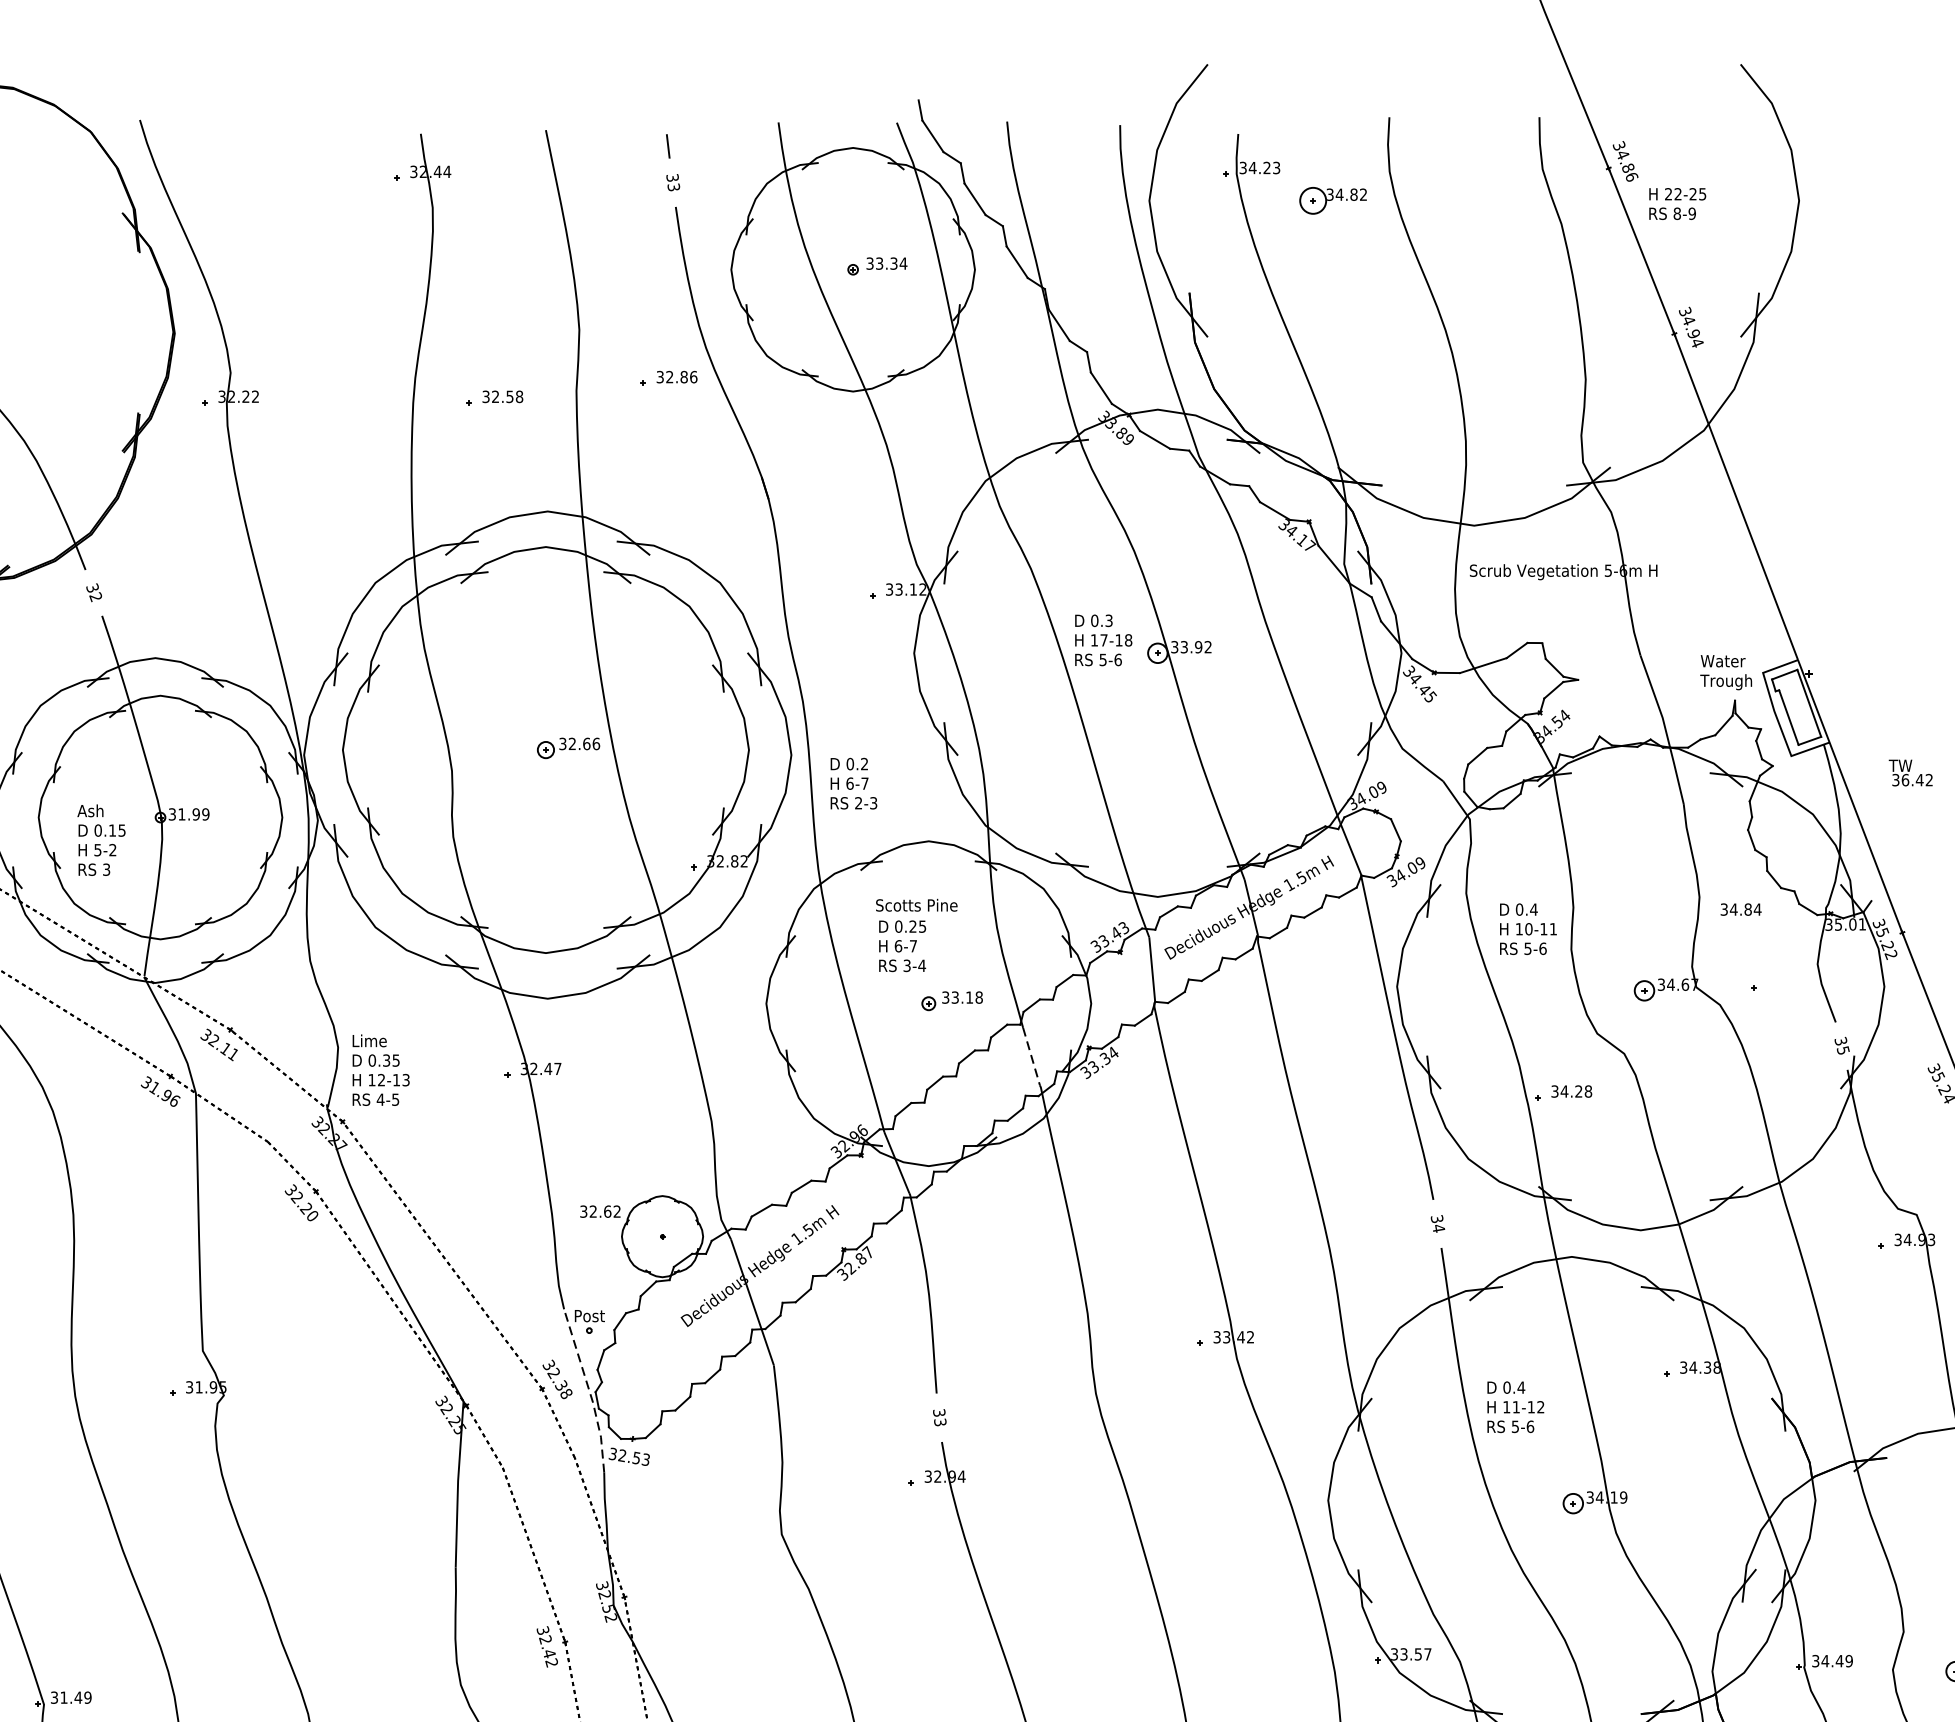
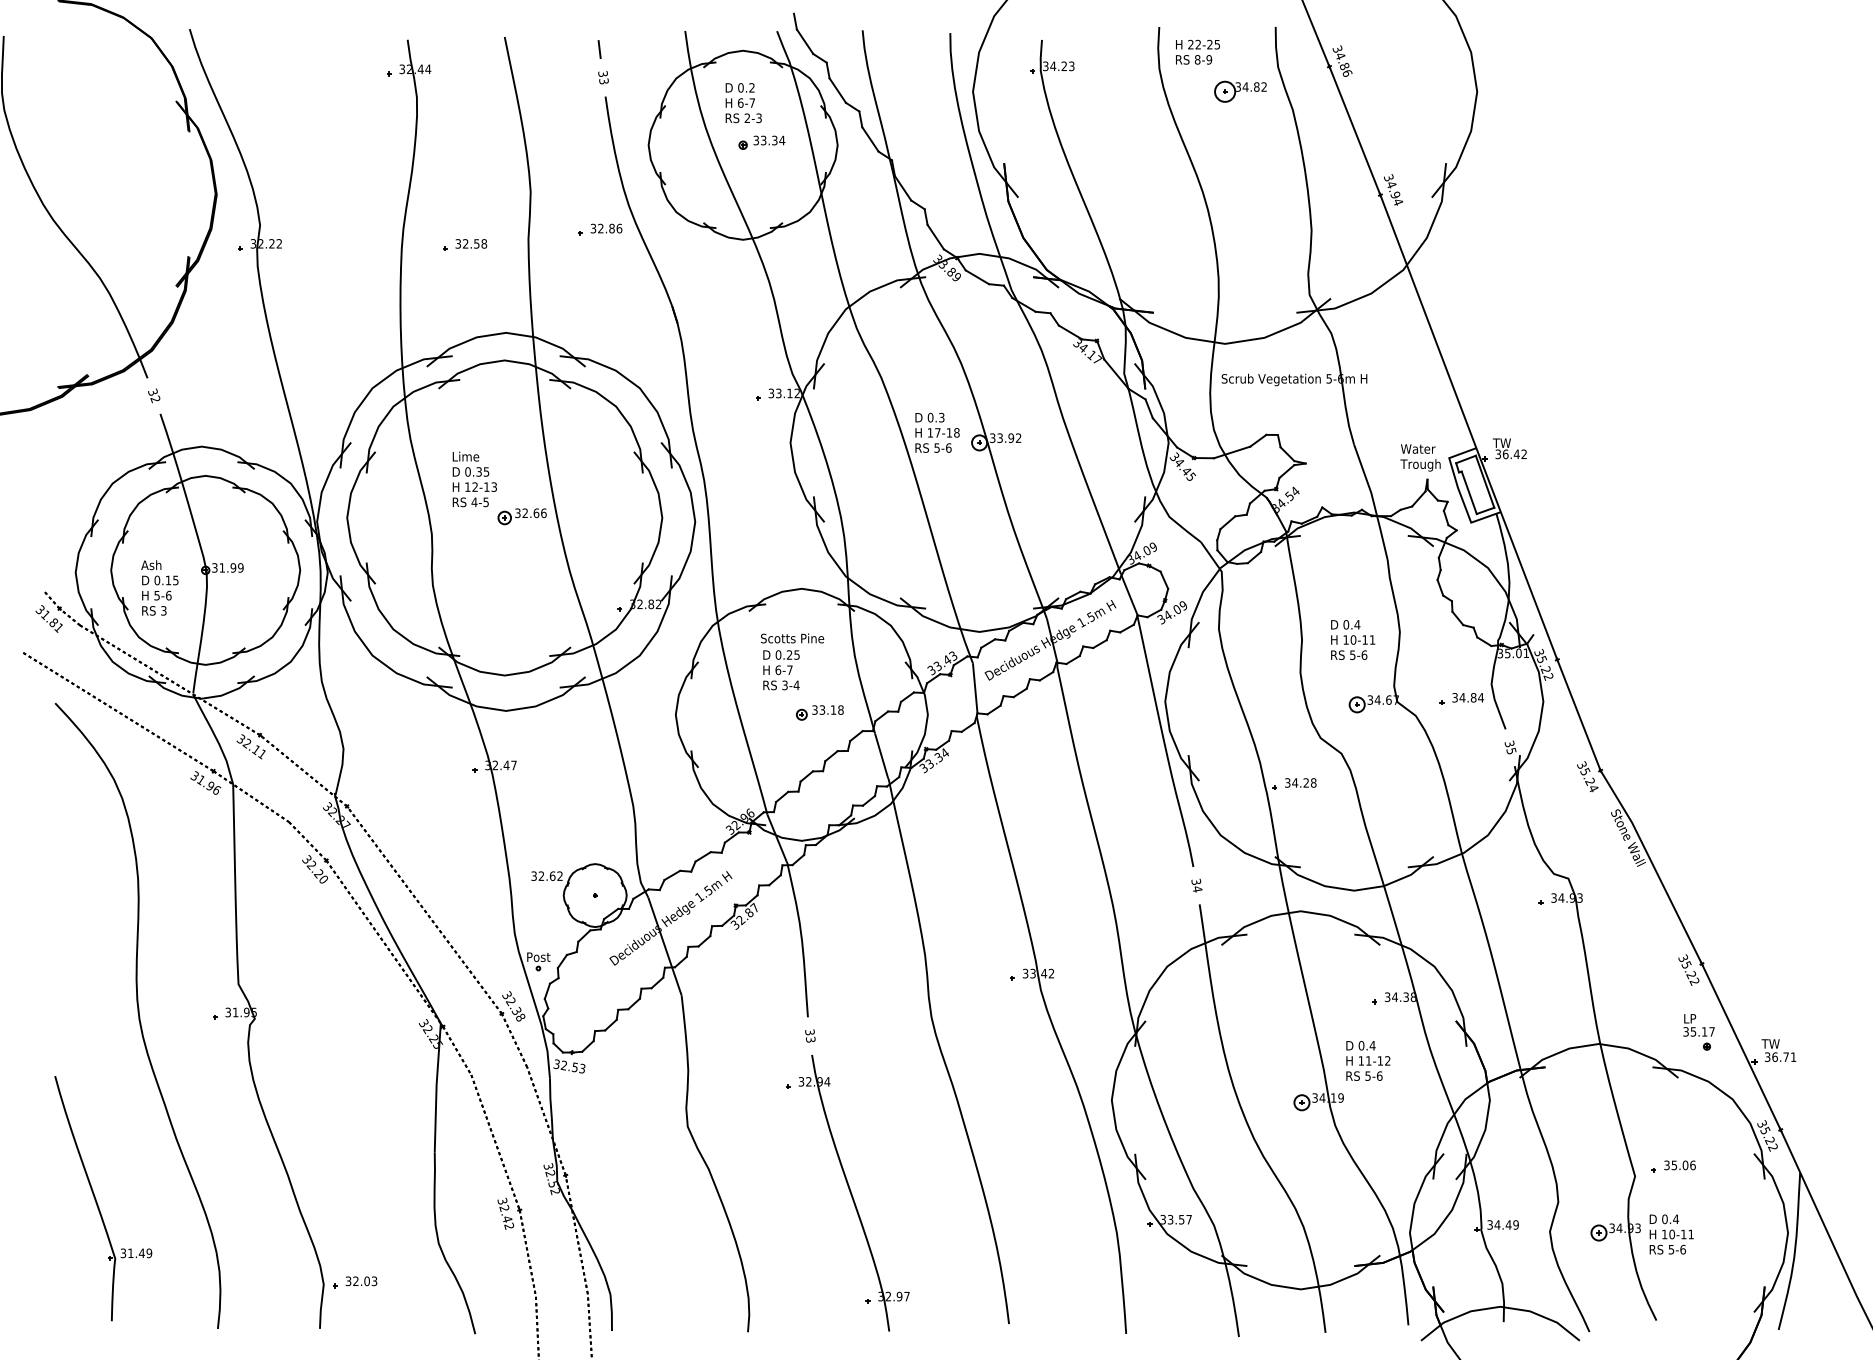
part: (1333, 200) -> (1240, 91), moved
text: (1677, 203) -> (1197, 51), moved
text: (1910, 772) -> (1509, 448), moved
text: (853, 784) -> (743, 103), moved
text: (112, 849) -> (168, 595), 5-2 -> 5-6
text: (1741, 909) -> (1468, 697), moved
text: (1528, 928) -> (1353, 639), moved
line: (1031, 1057) -> (881, 756), dashed -> solid
text: (380, 1070) -> (474, 479), moved
line: (589, 1391) -> (538, 1015), dashed -> solid
text: (1515, 1406) -> (1368, 1060), moved

